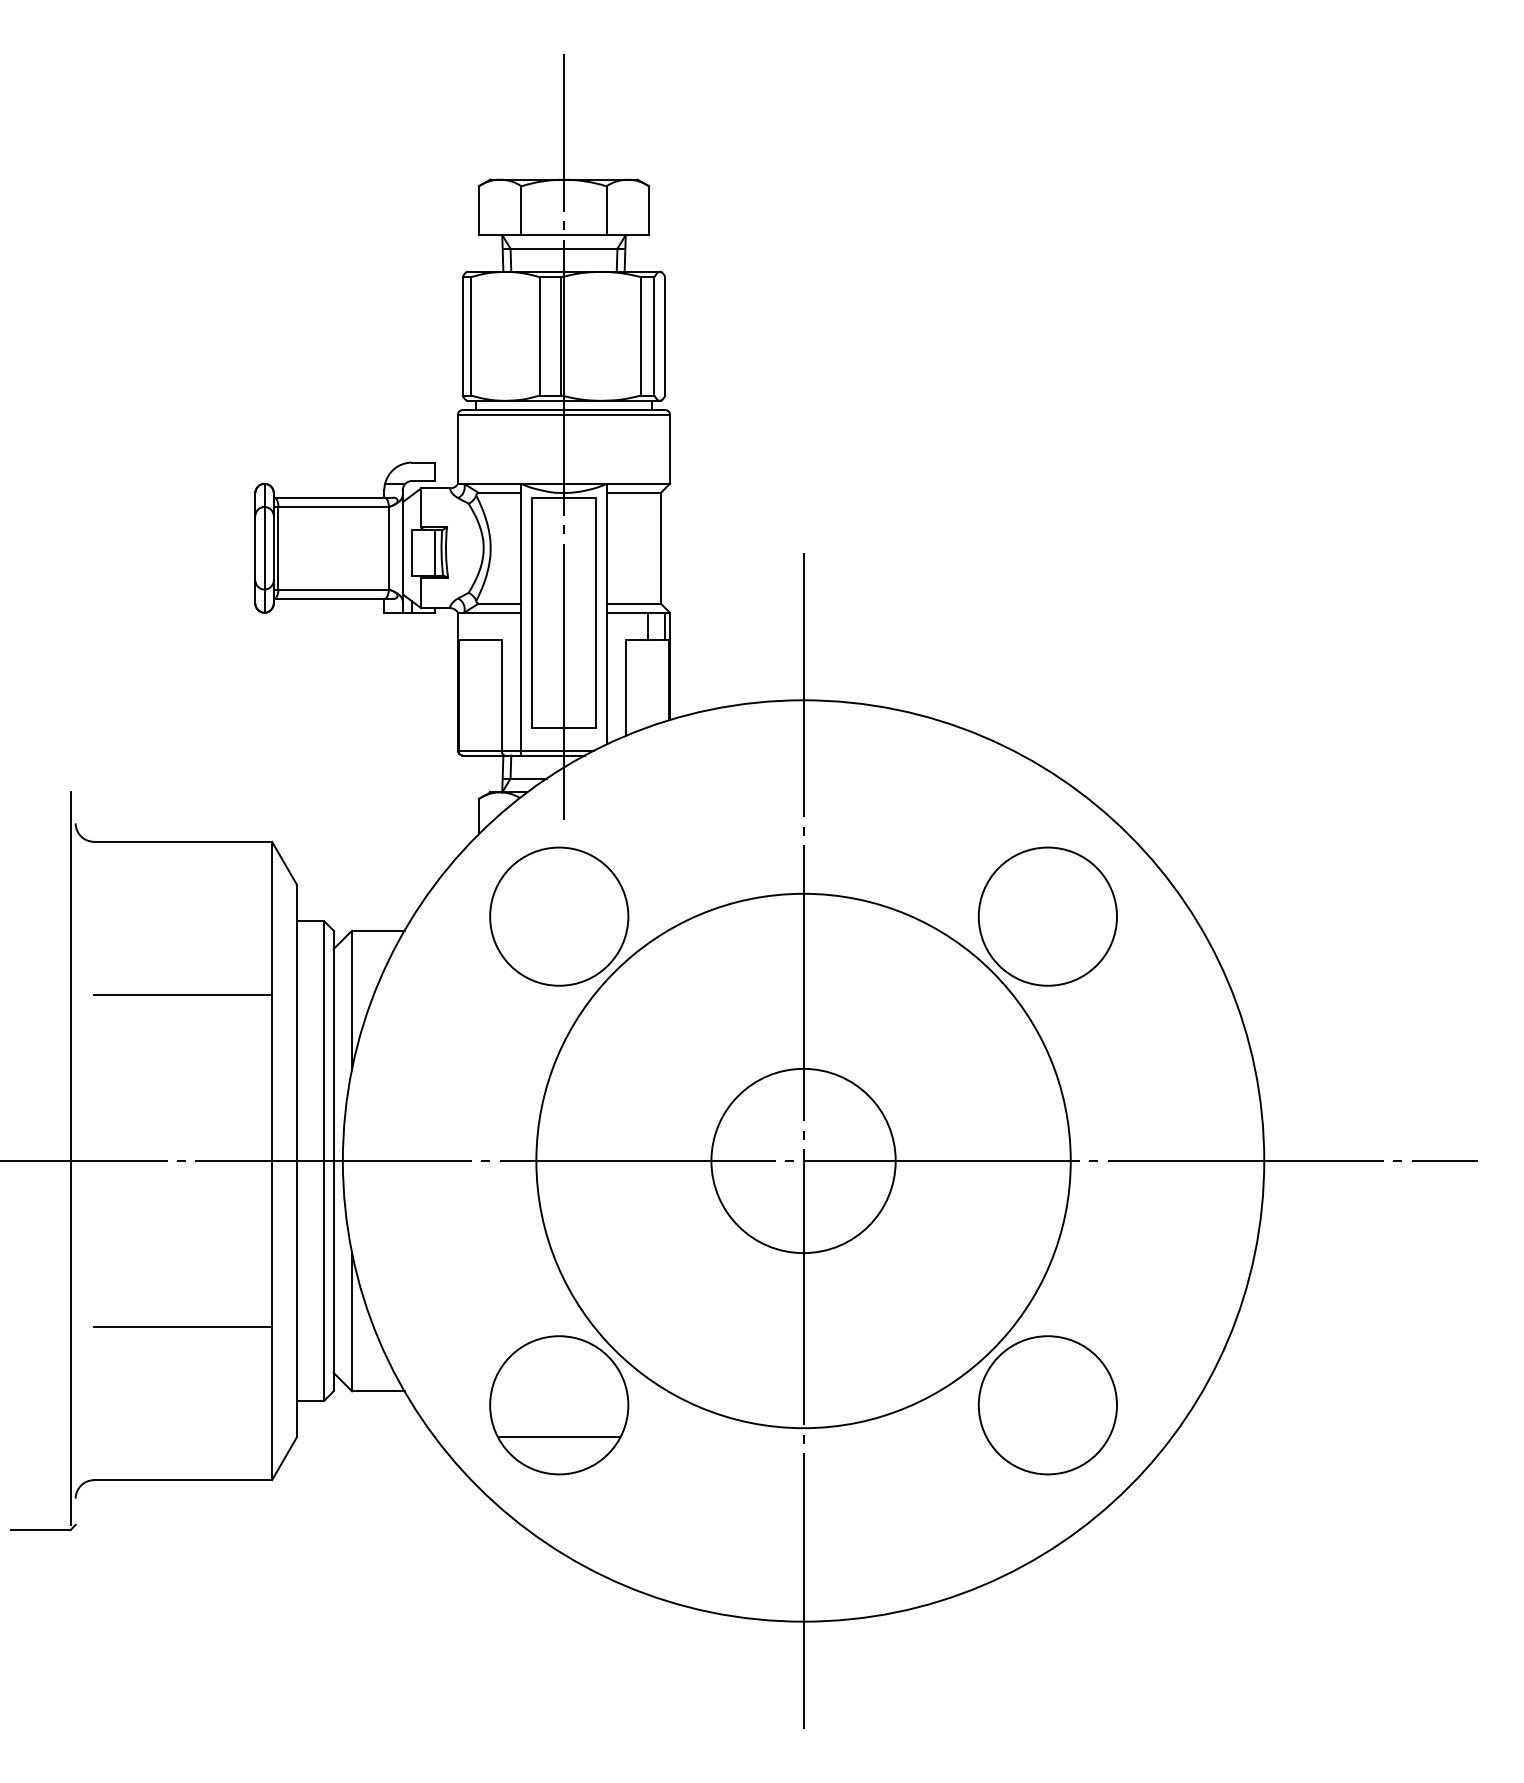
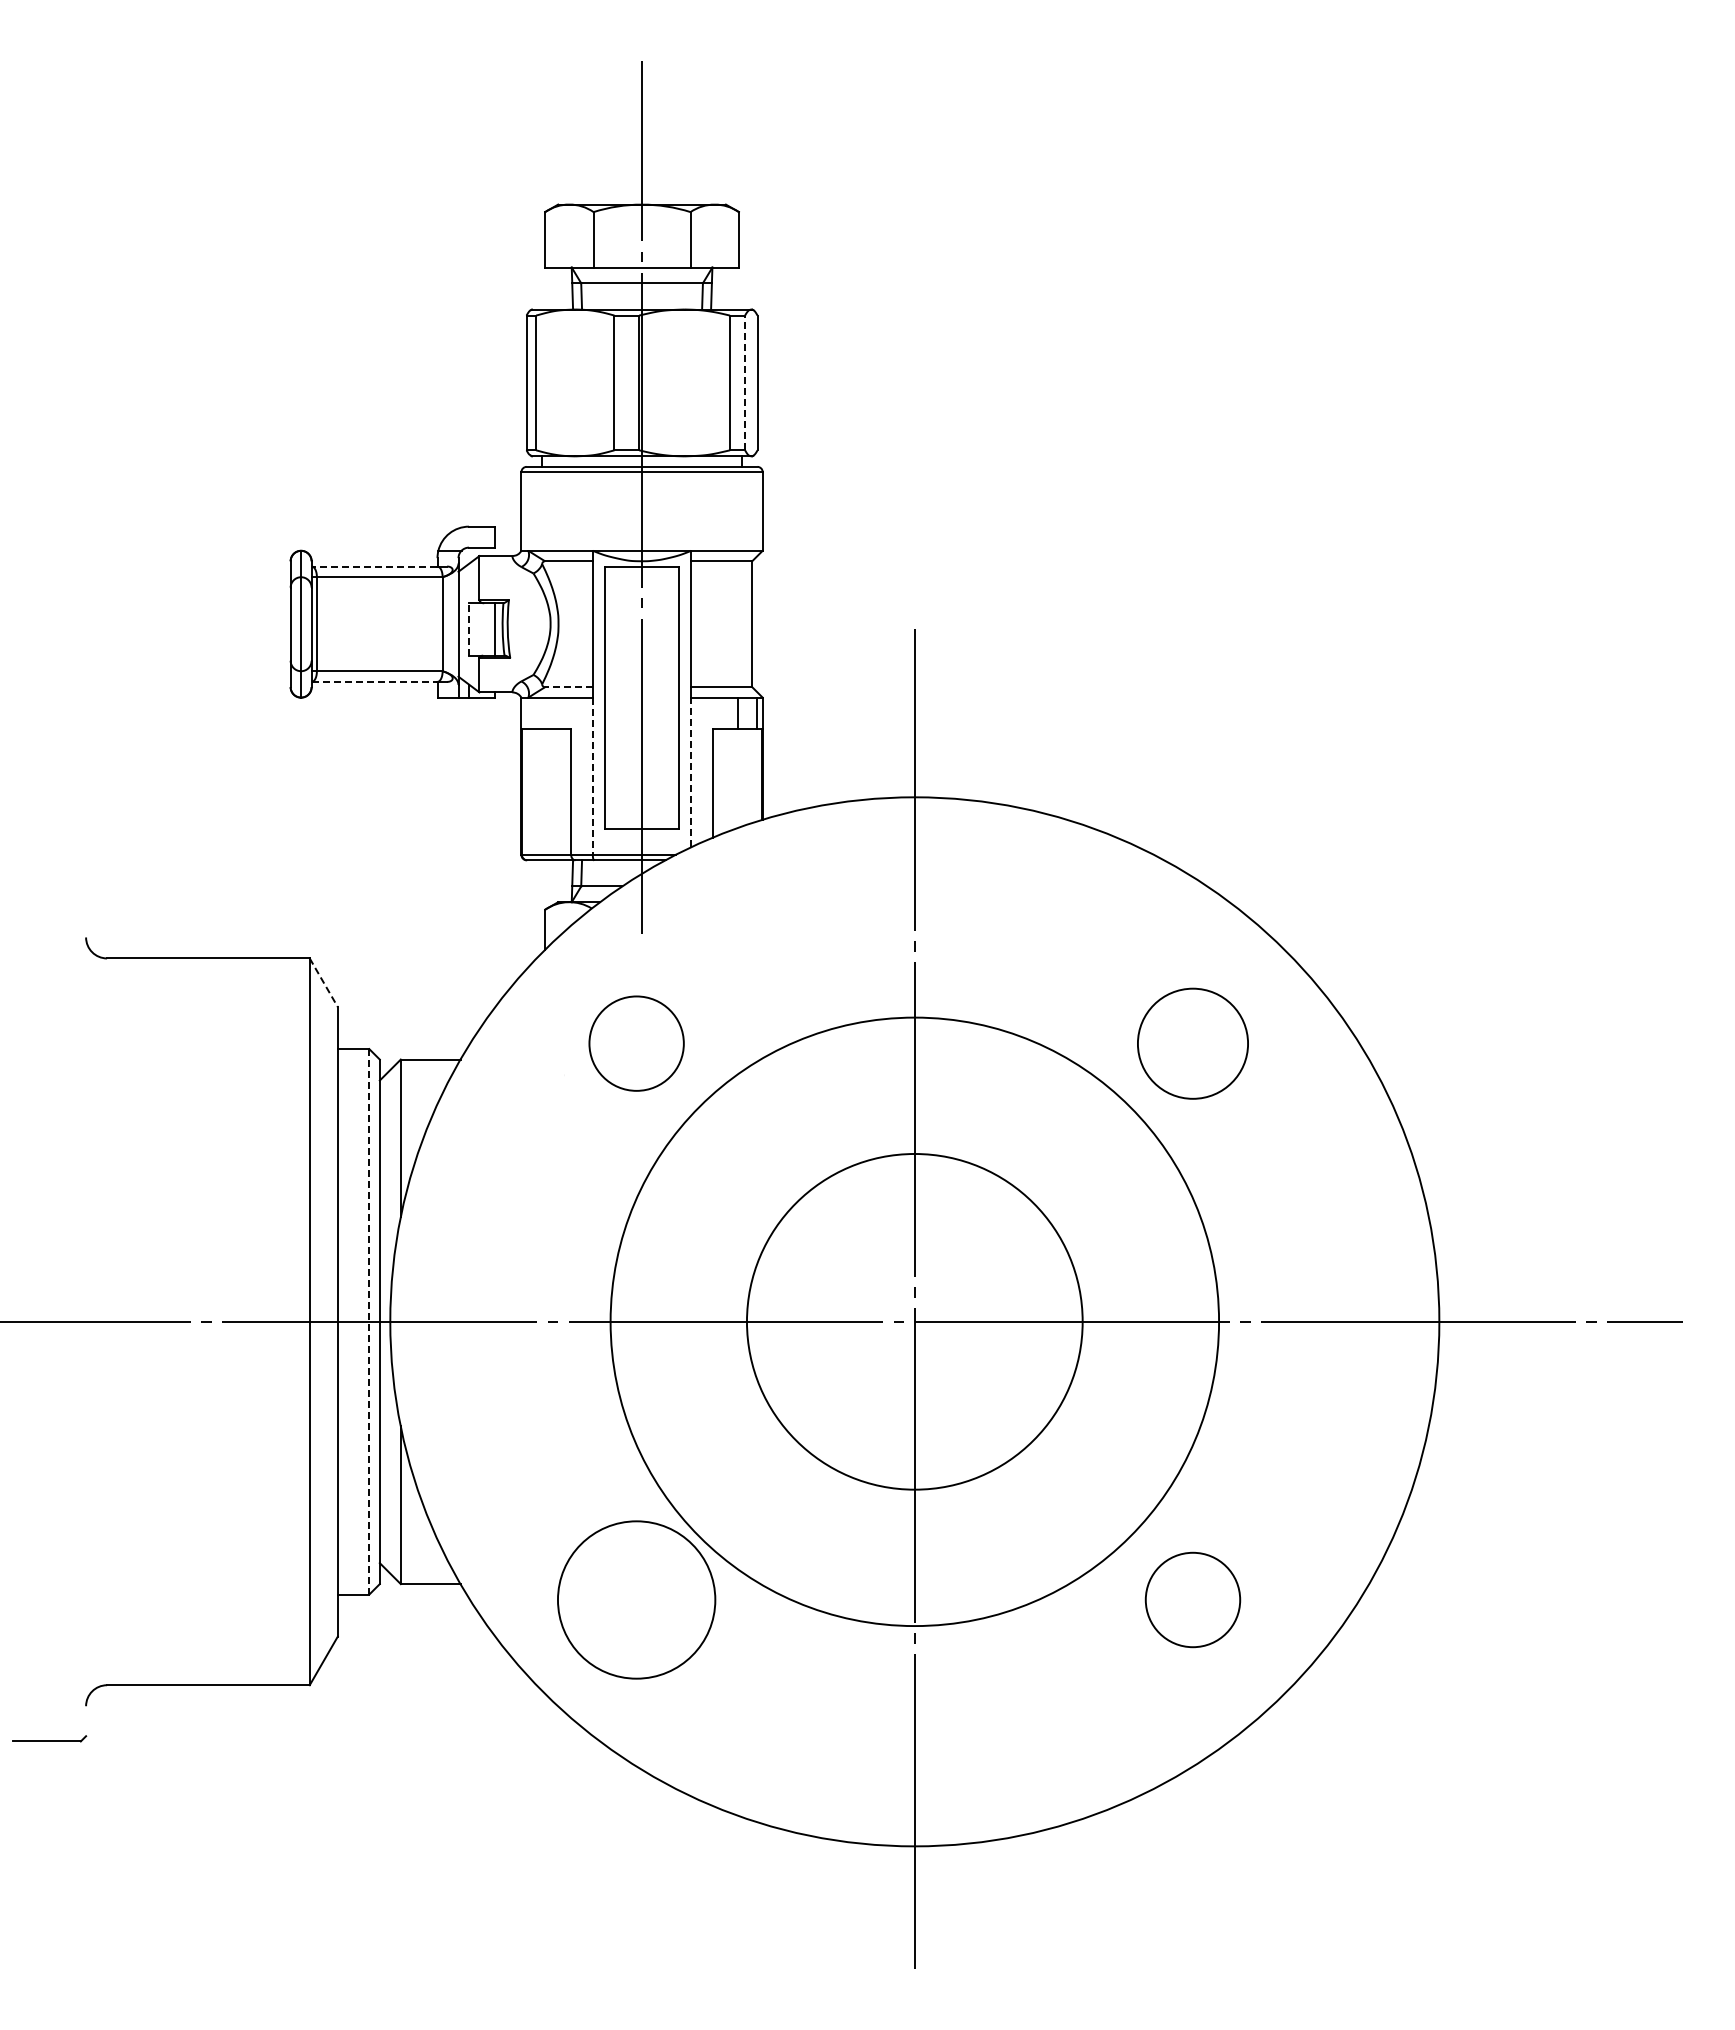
line: (654, 335) -> (745, 382), solid -> dashed
line: (328, 497) -> (374, 566), solid -> dashed
line: (411, 552) -> (468, 628), solid -> dashed
line: (328, 598) -> (374, 681), solid -> dashed
line: (499, 603) -> (568, 687), solid -> dashed
line: (607, 678) -> (691, 772), solid -> dashed
line: (520, 682) -> (592, 776), solid -> dashed
line: (285, 863) -> (324, 983), solid -> dashed
circle: (559, 916) -> (636, 1043), size x0.6
circle: (1047, 916) -> (1192, 1043), size x0.7
line: (182, 994) -> (207, 1132), removed
line: (70, 1158) -> (80, 1319), removed
line: (324, 1160) -> (369, 1321), solid -> dashed
circle: (803, 1160) -> (914, 1321), size x1.6
line: (182, 1326) -> (207, 1510), removed
circle: (1047, 1404) -> (1192, 1599), size x0.6
line: (559, 1437) -> (636, 1636), removed

